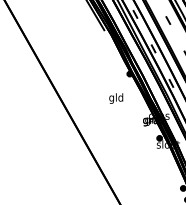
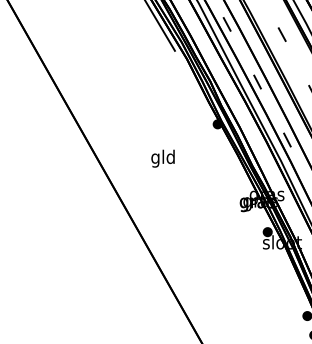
text: (116, 98) -> (163, 158), moved

